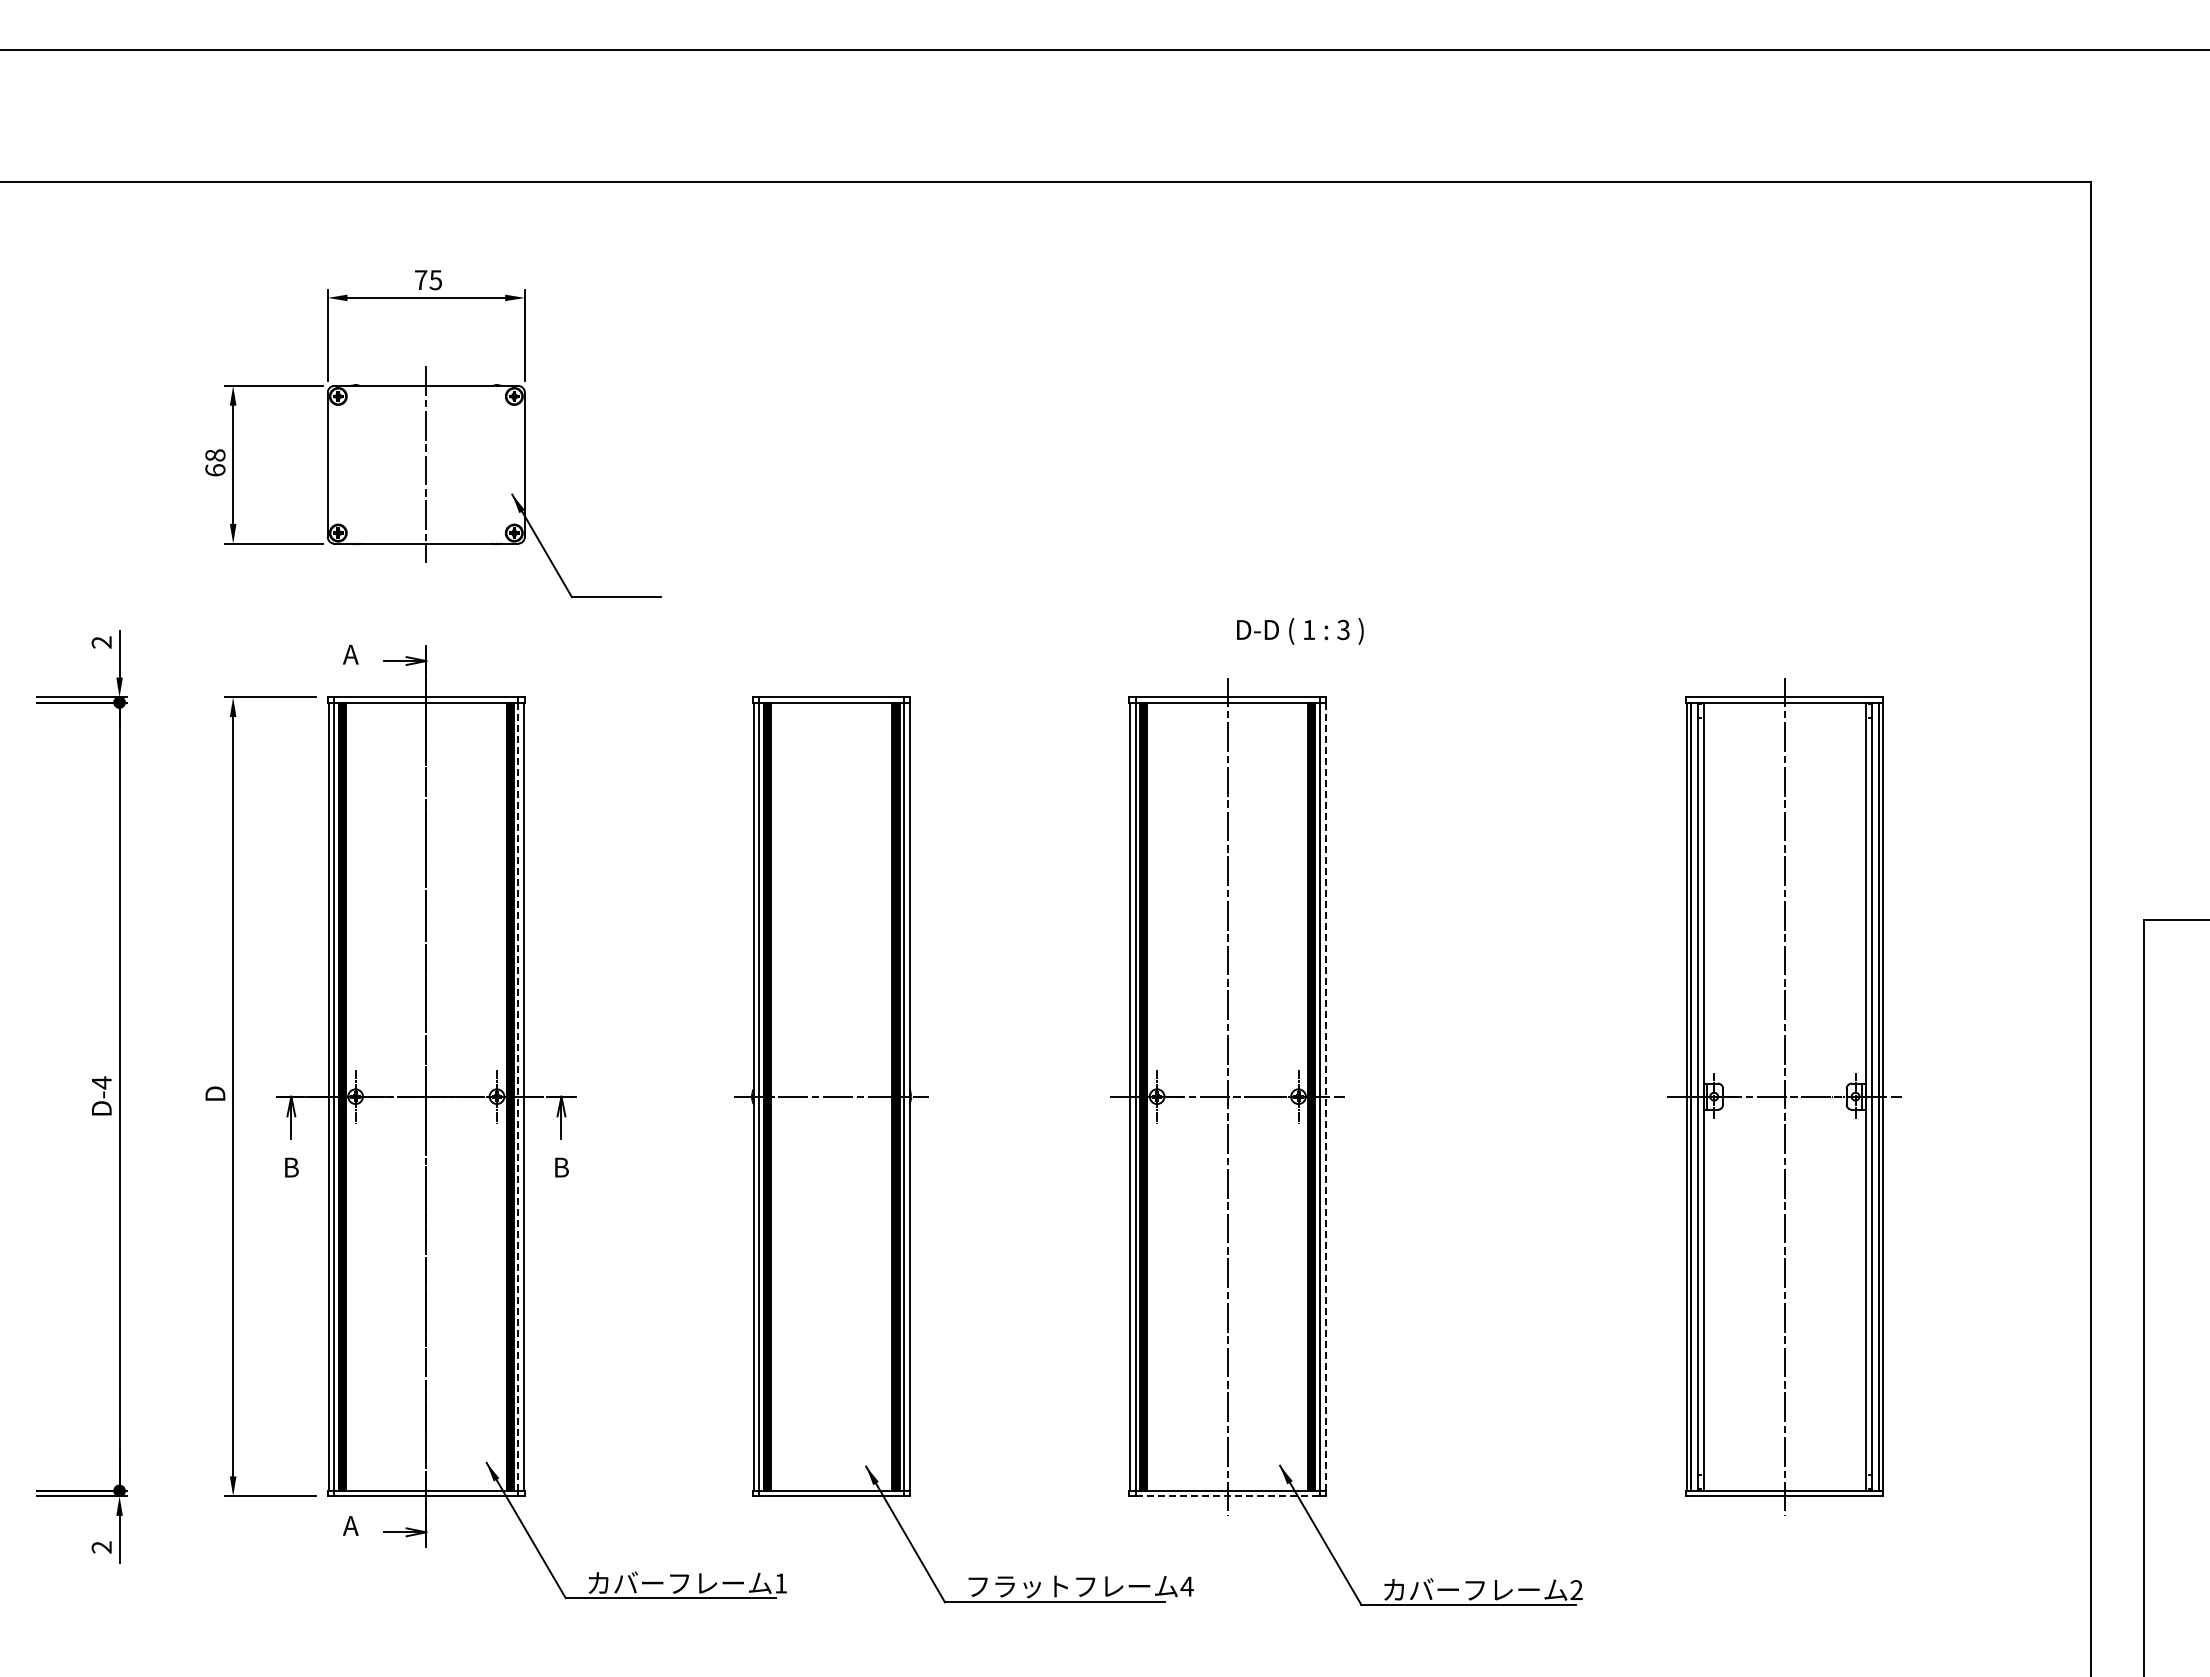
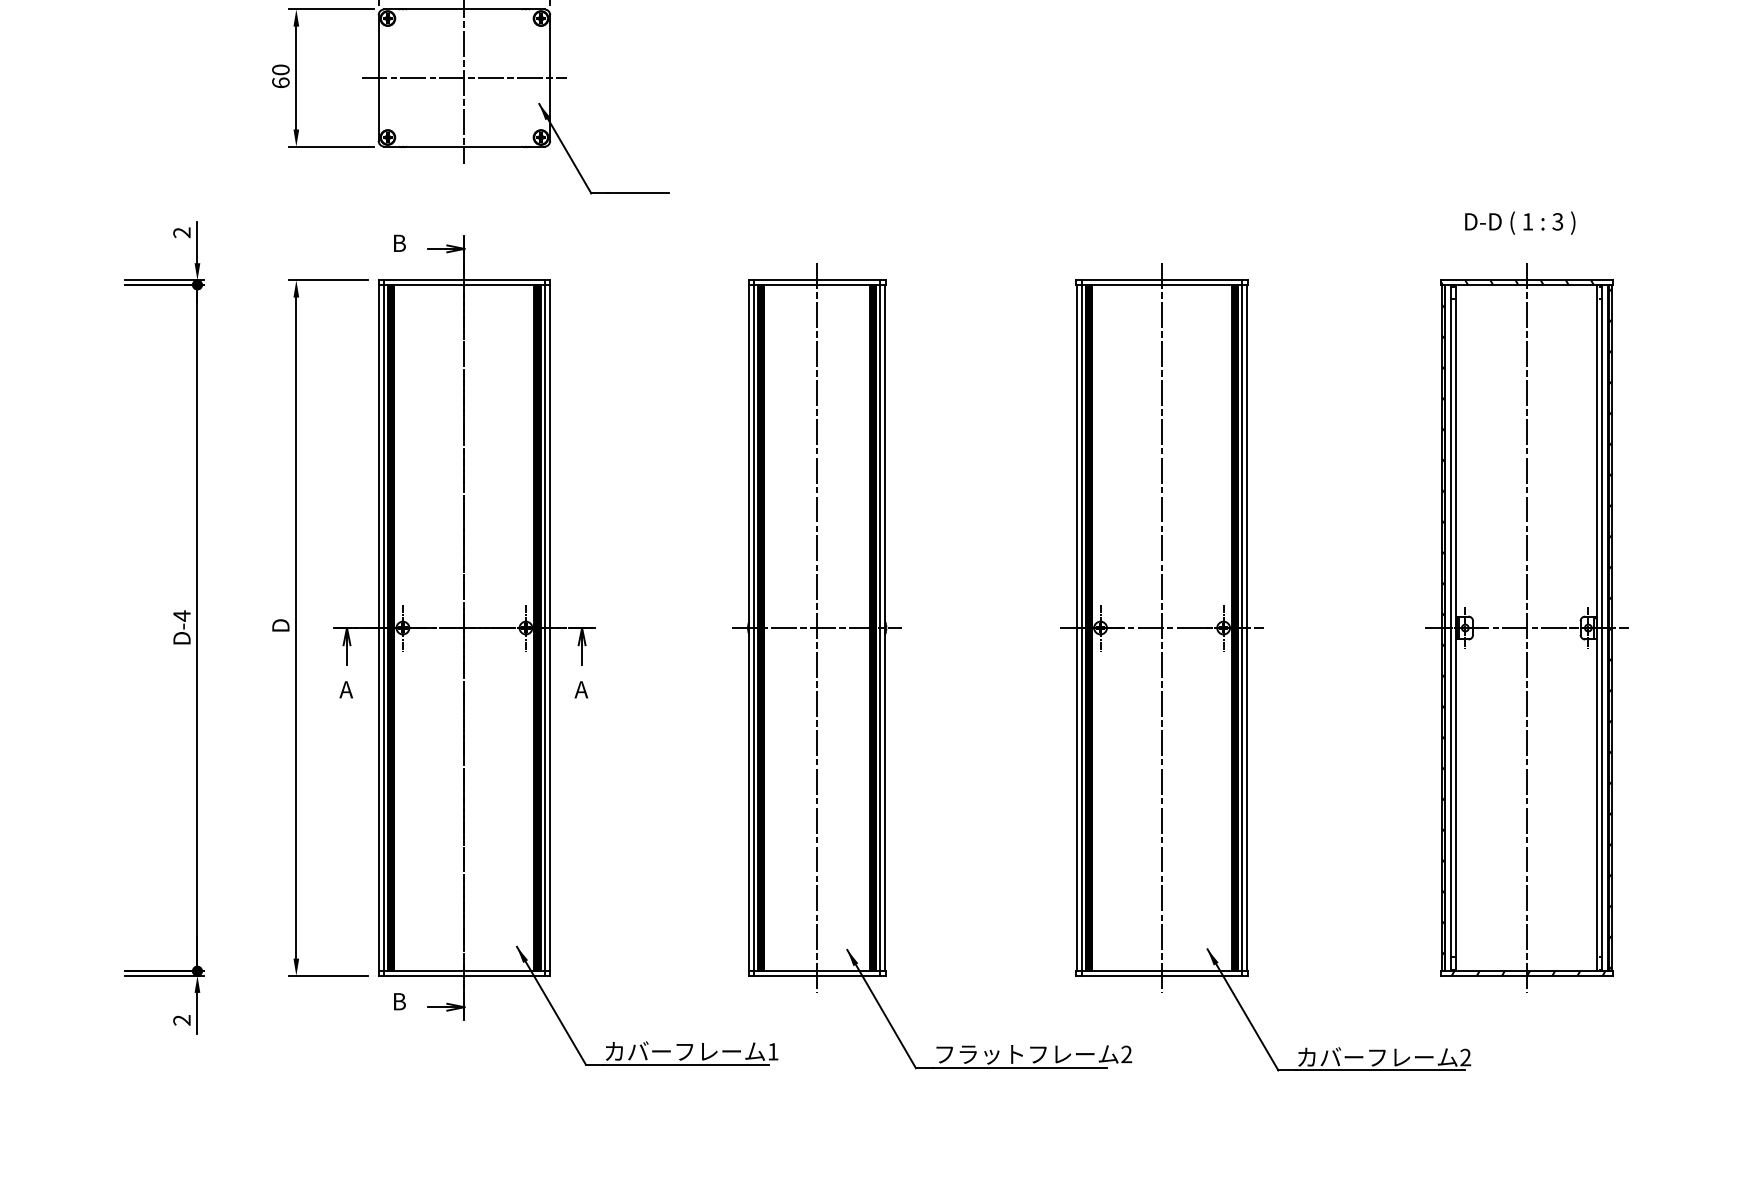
text: (215, 455) -> (280, 69), 68 -> 60
line: (426, 464) -> (464, 77), added
text: (1300, 631) -> (1520, 223), moved
text: (351, 654) -> (399, 243), A -> B
line: (518, 1096) -> (544, 627), dashed -> solid
line: (831, 1096) -> (817, 627), added
line: (1325, 1096) -> (1247, 627), dashed -> solid
part: (1784, 1096) -> (1526, 627), moved
text: (290, 1167) -> (346, 689), B -> A
text: (560, 1167) -> (581, 689), B -> A
line: (1227, 1496) -> (1161, 976), dashed -> solid
text: (350, 1525) -> (398, 1001), A -> B
text: (1186, 1586) -> (1126, 1054), 4 -> 2

